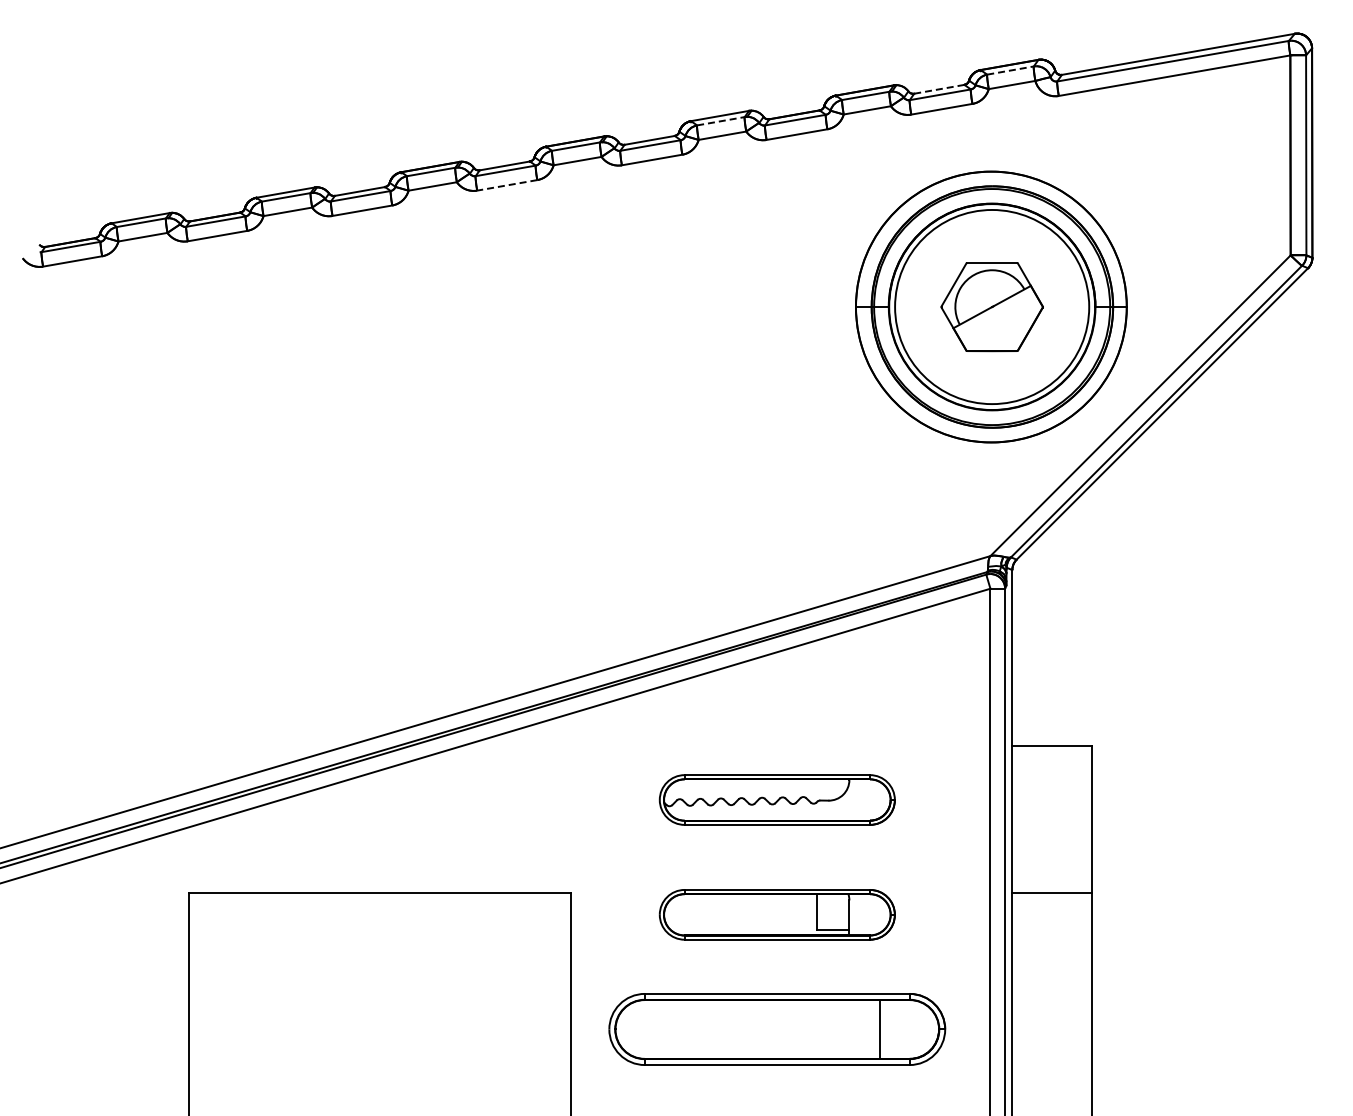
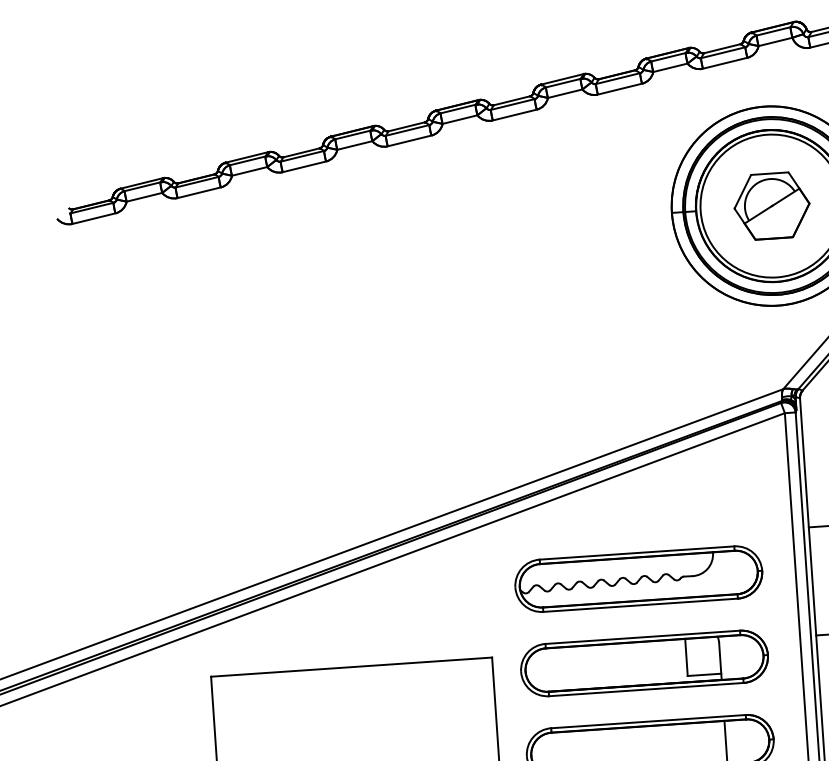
line: (1010, 70) -> (773, 31), dashed -> solid
line: (938, 89) -> (721, 48), dashed -> solid
line: (721, 121) -> (563, 83), dashed -> solid
line: (507, 185) -> (409, 141), dashed -> solid
part: (777, 799) -> (638, 578), size x1.43
part: (777, 914) -> (644, 663), size x1.43

